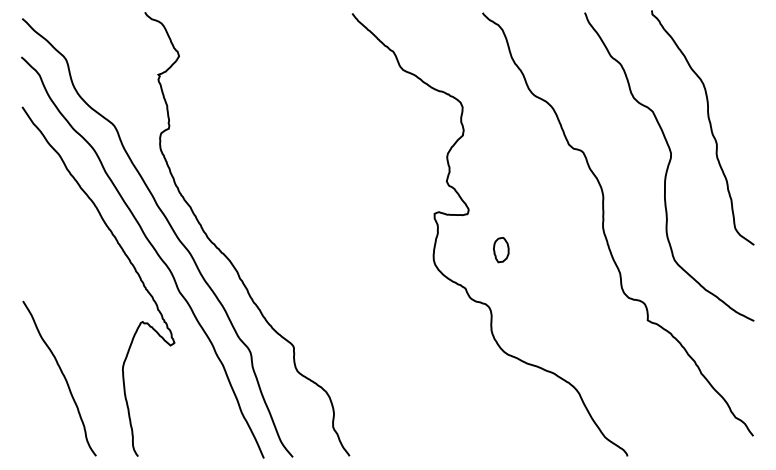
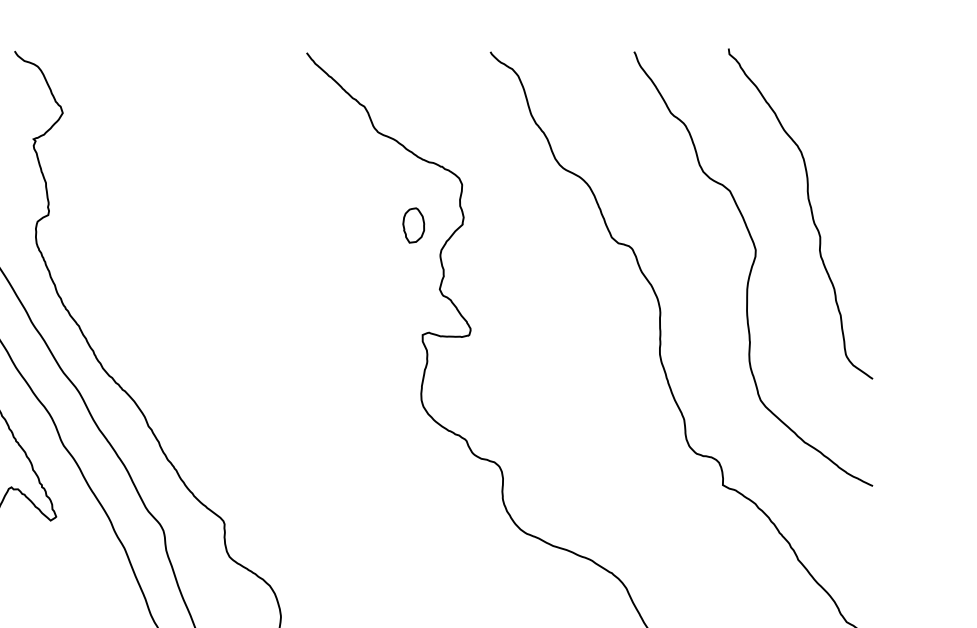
part: (501, 250) -> (414, 226), moved

